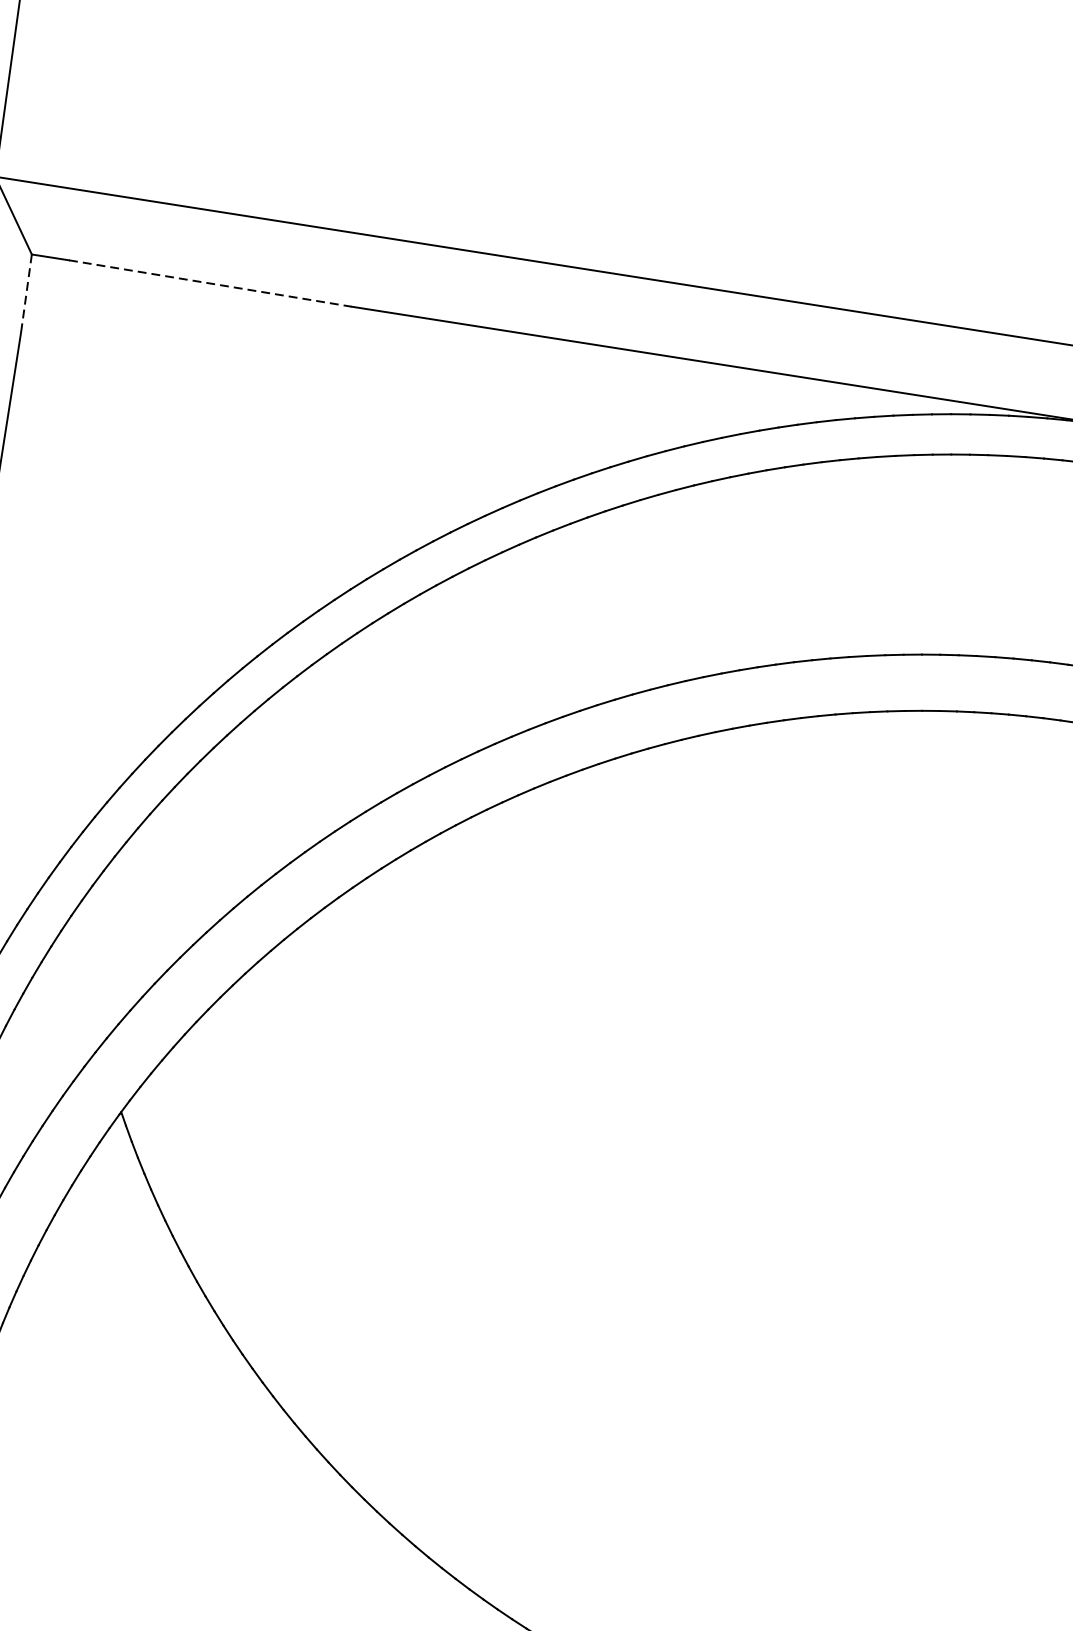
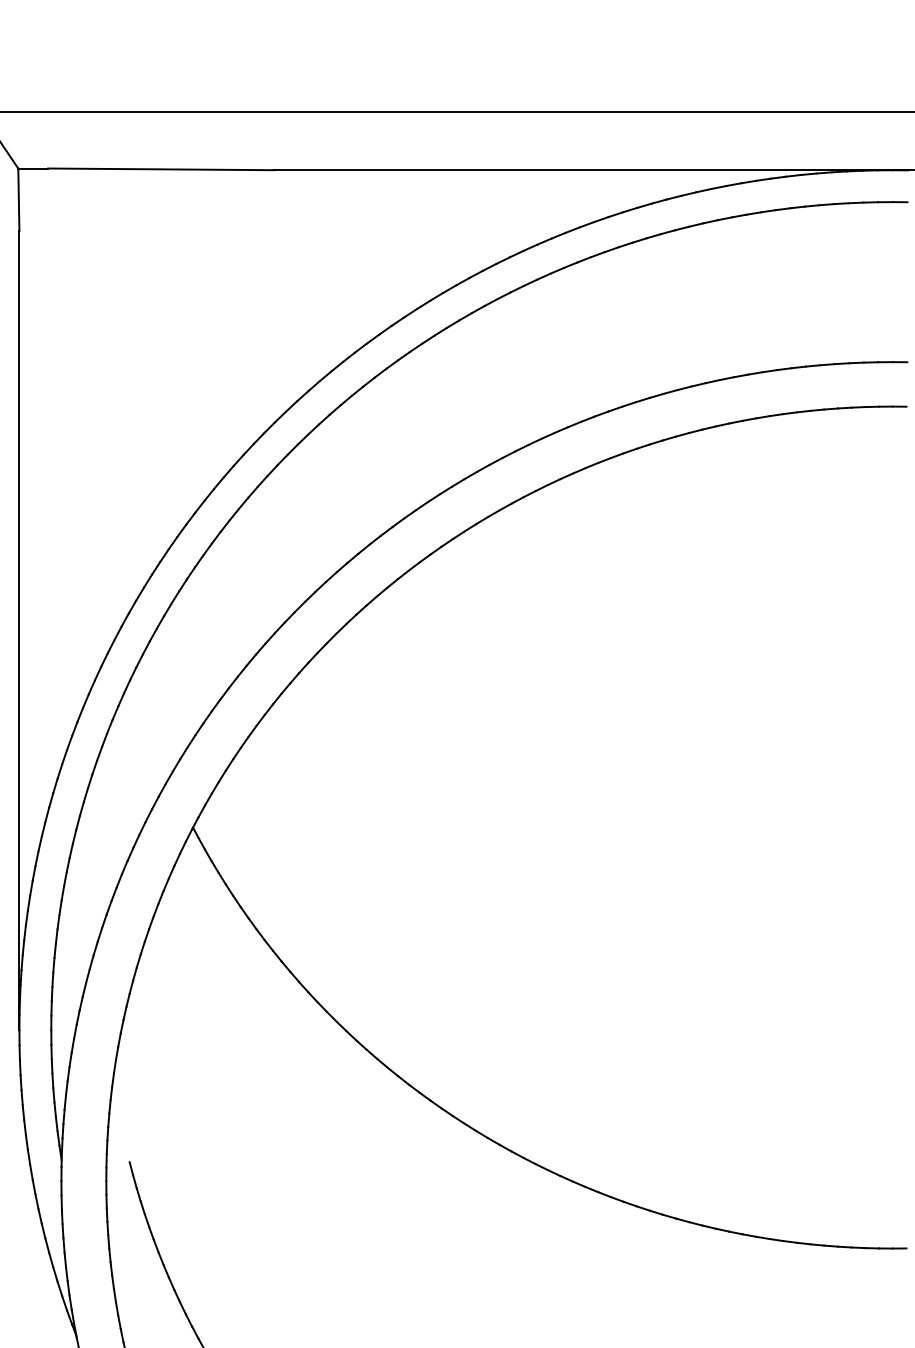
line: (210, 283) -> (161, 169), dashed -> solid
line: (25, 294) -> (18, 200), dashed -> solid

